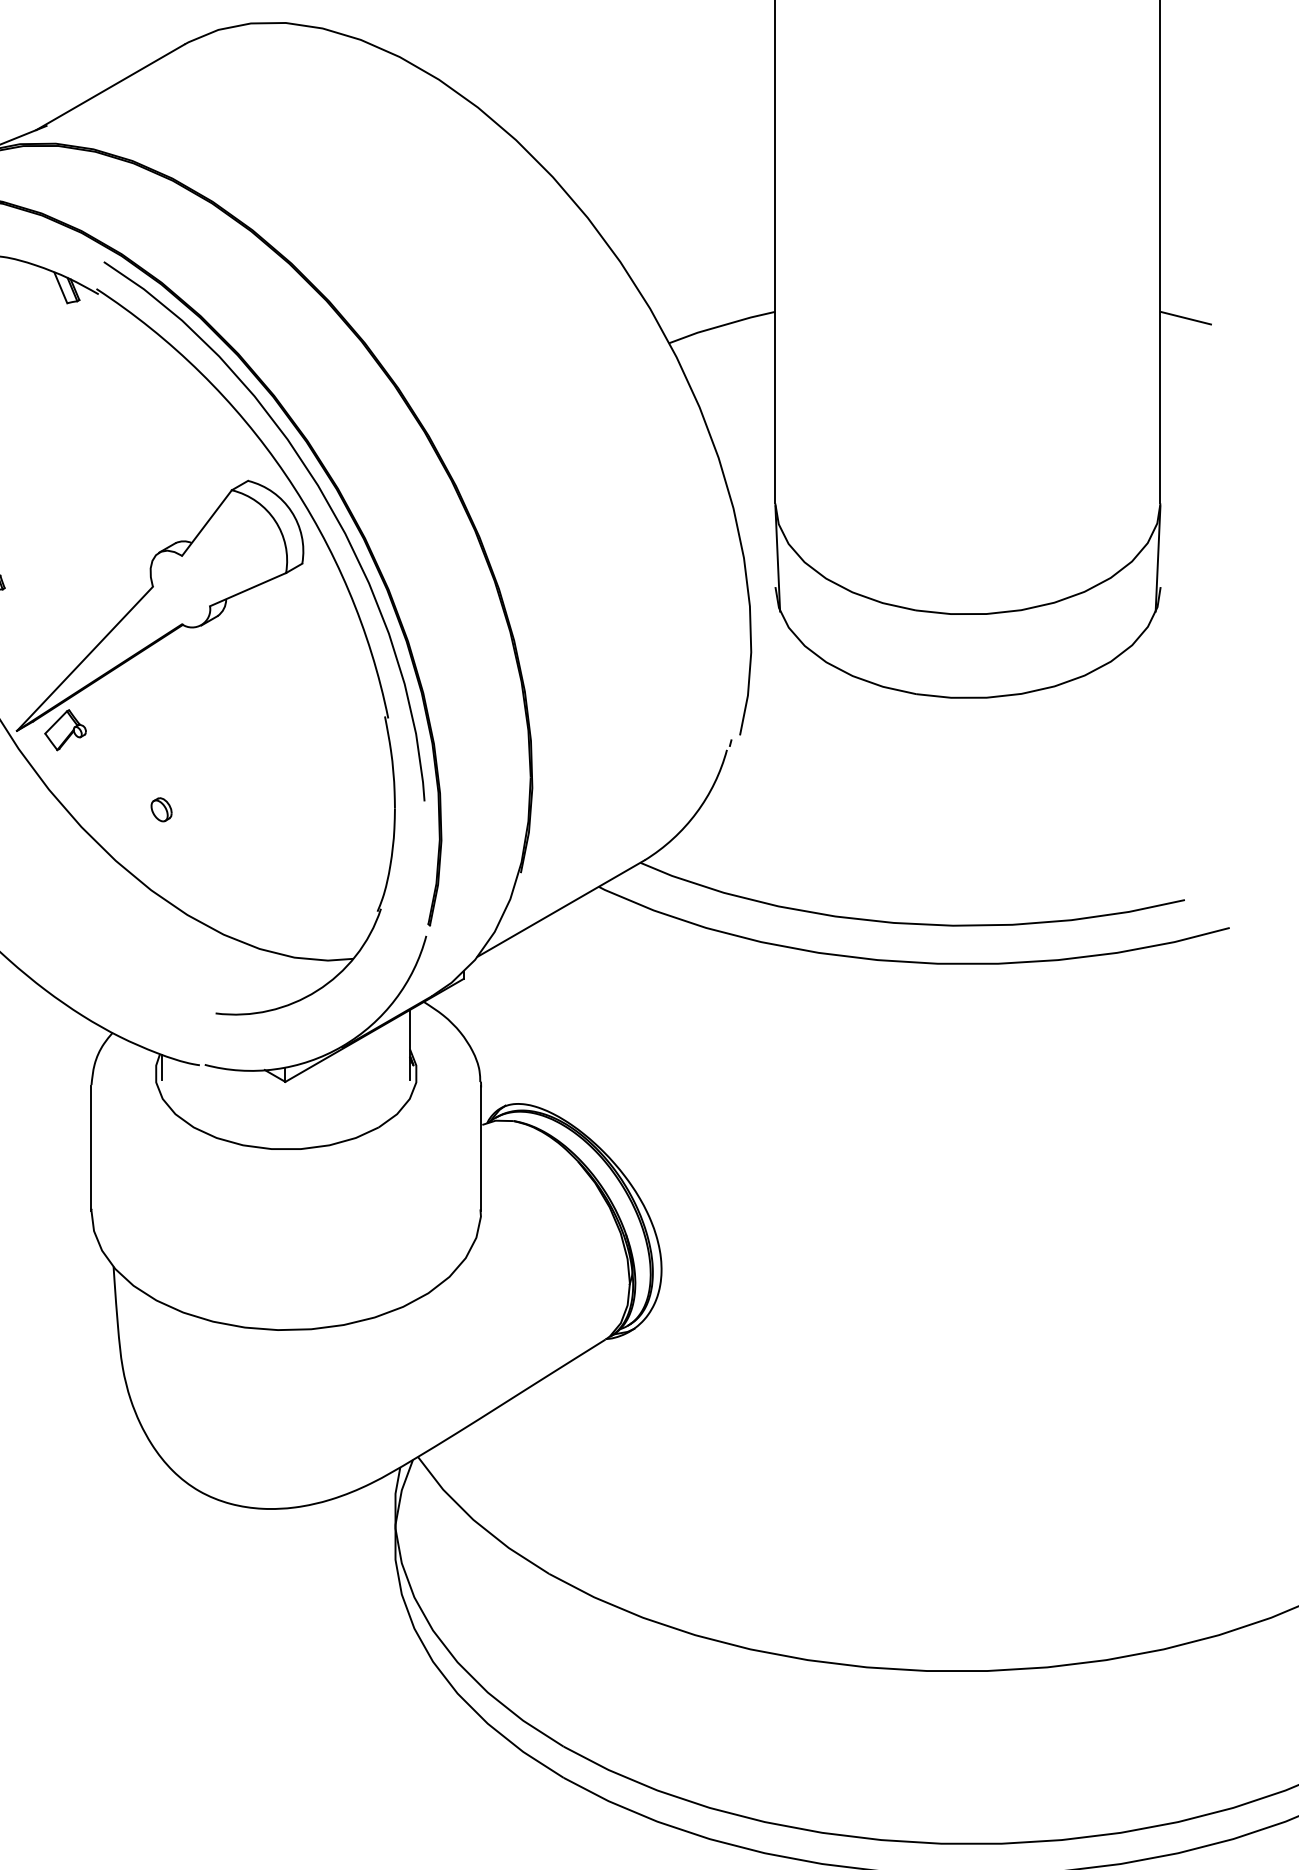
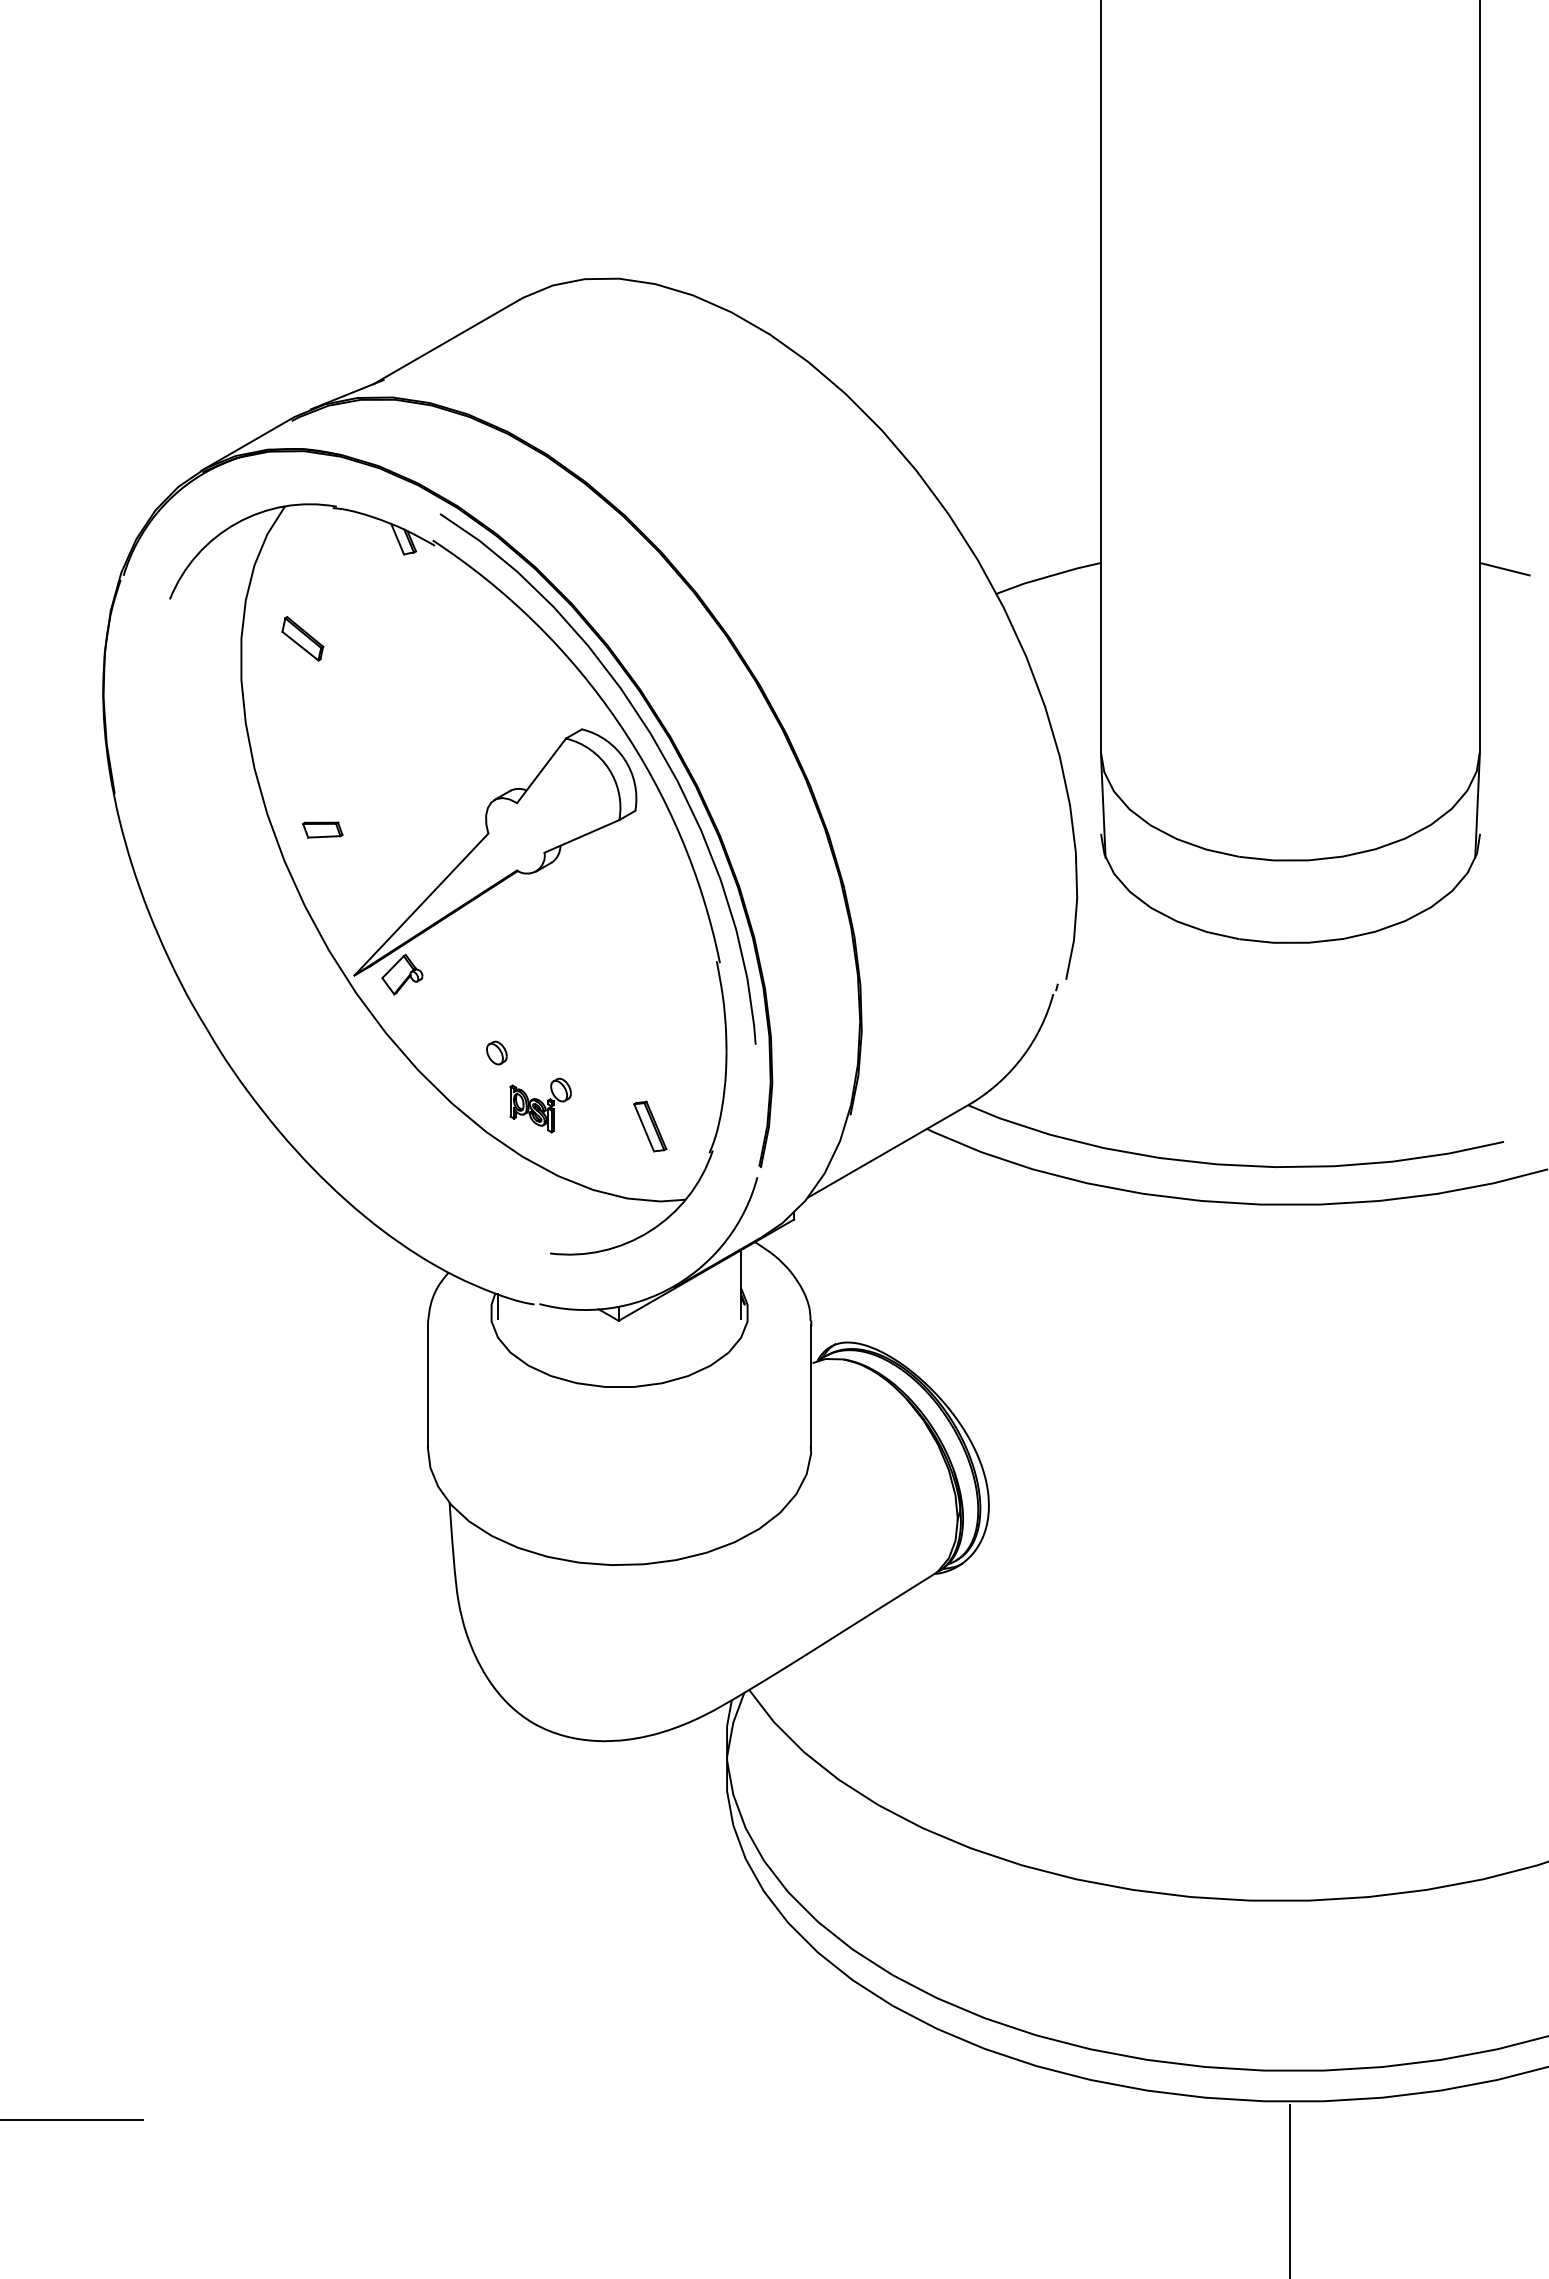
part: (205, 863) -> (540, 1105), added
part: (317, 884) -> (650, 1126), added

